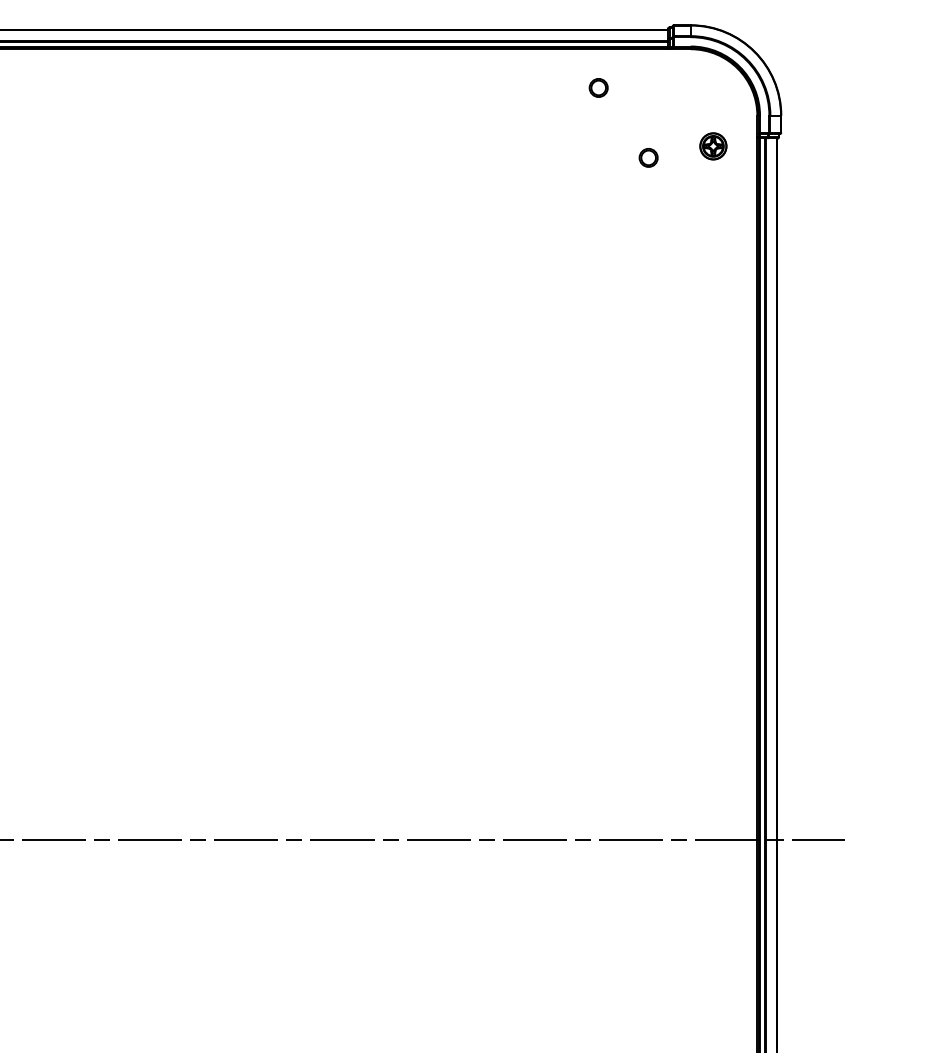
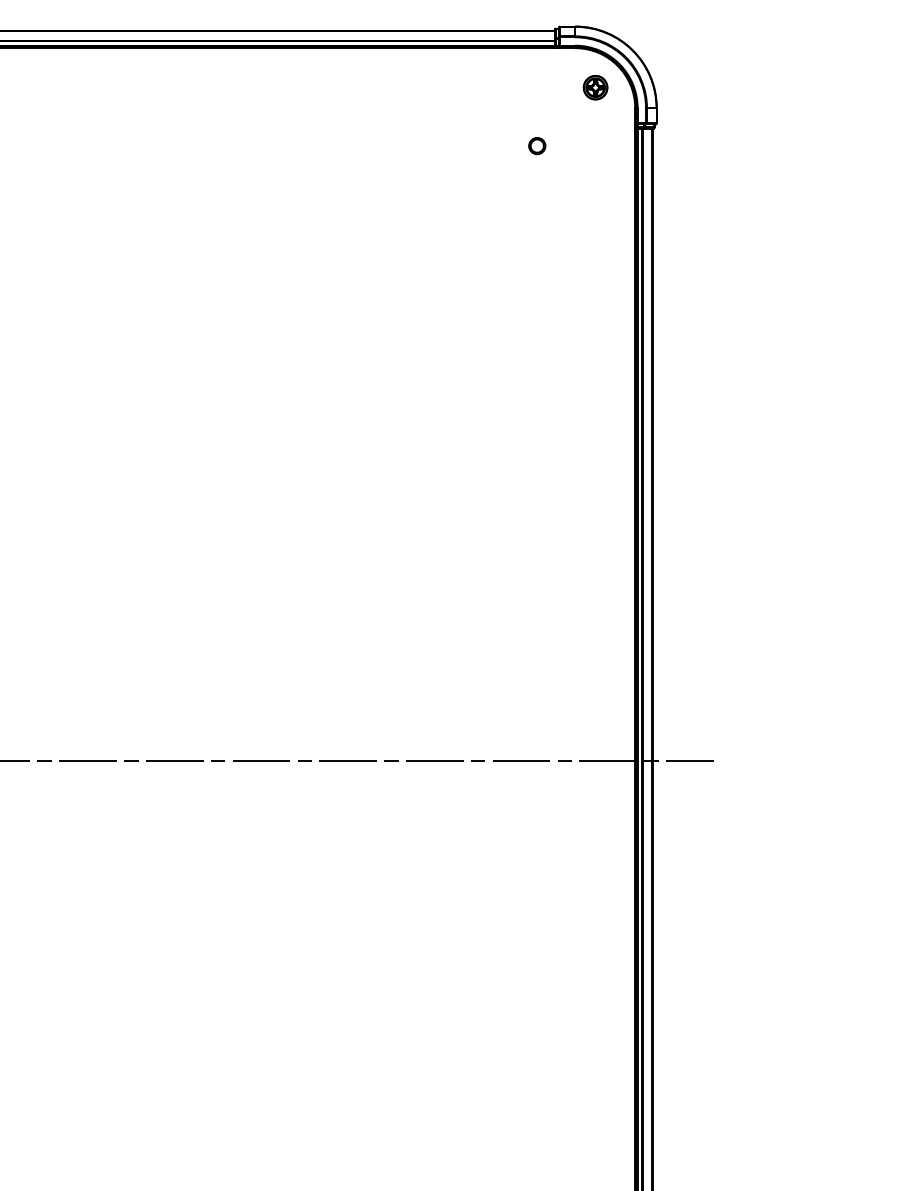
part: (598, 88) -> (492, 83), removed
part: (713, 146) -> (595, 87), moved

